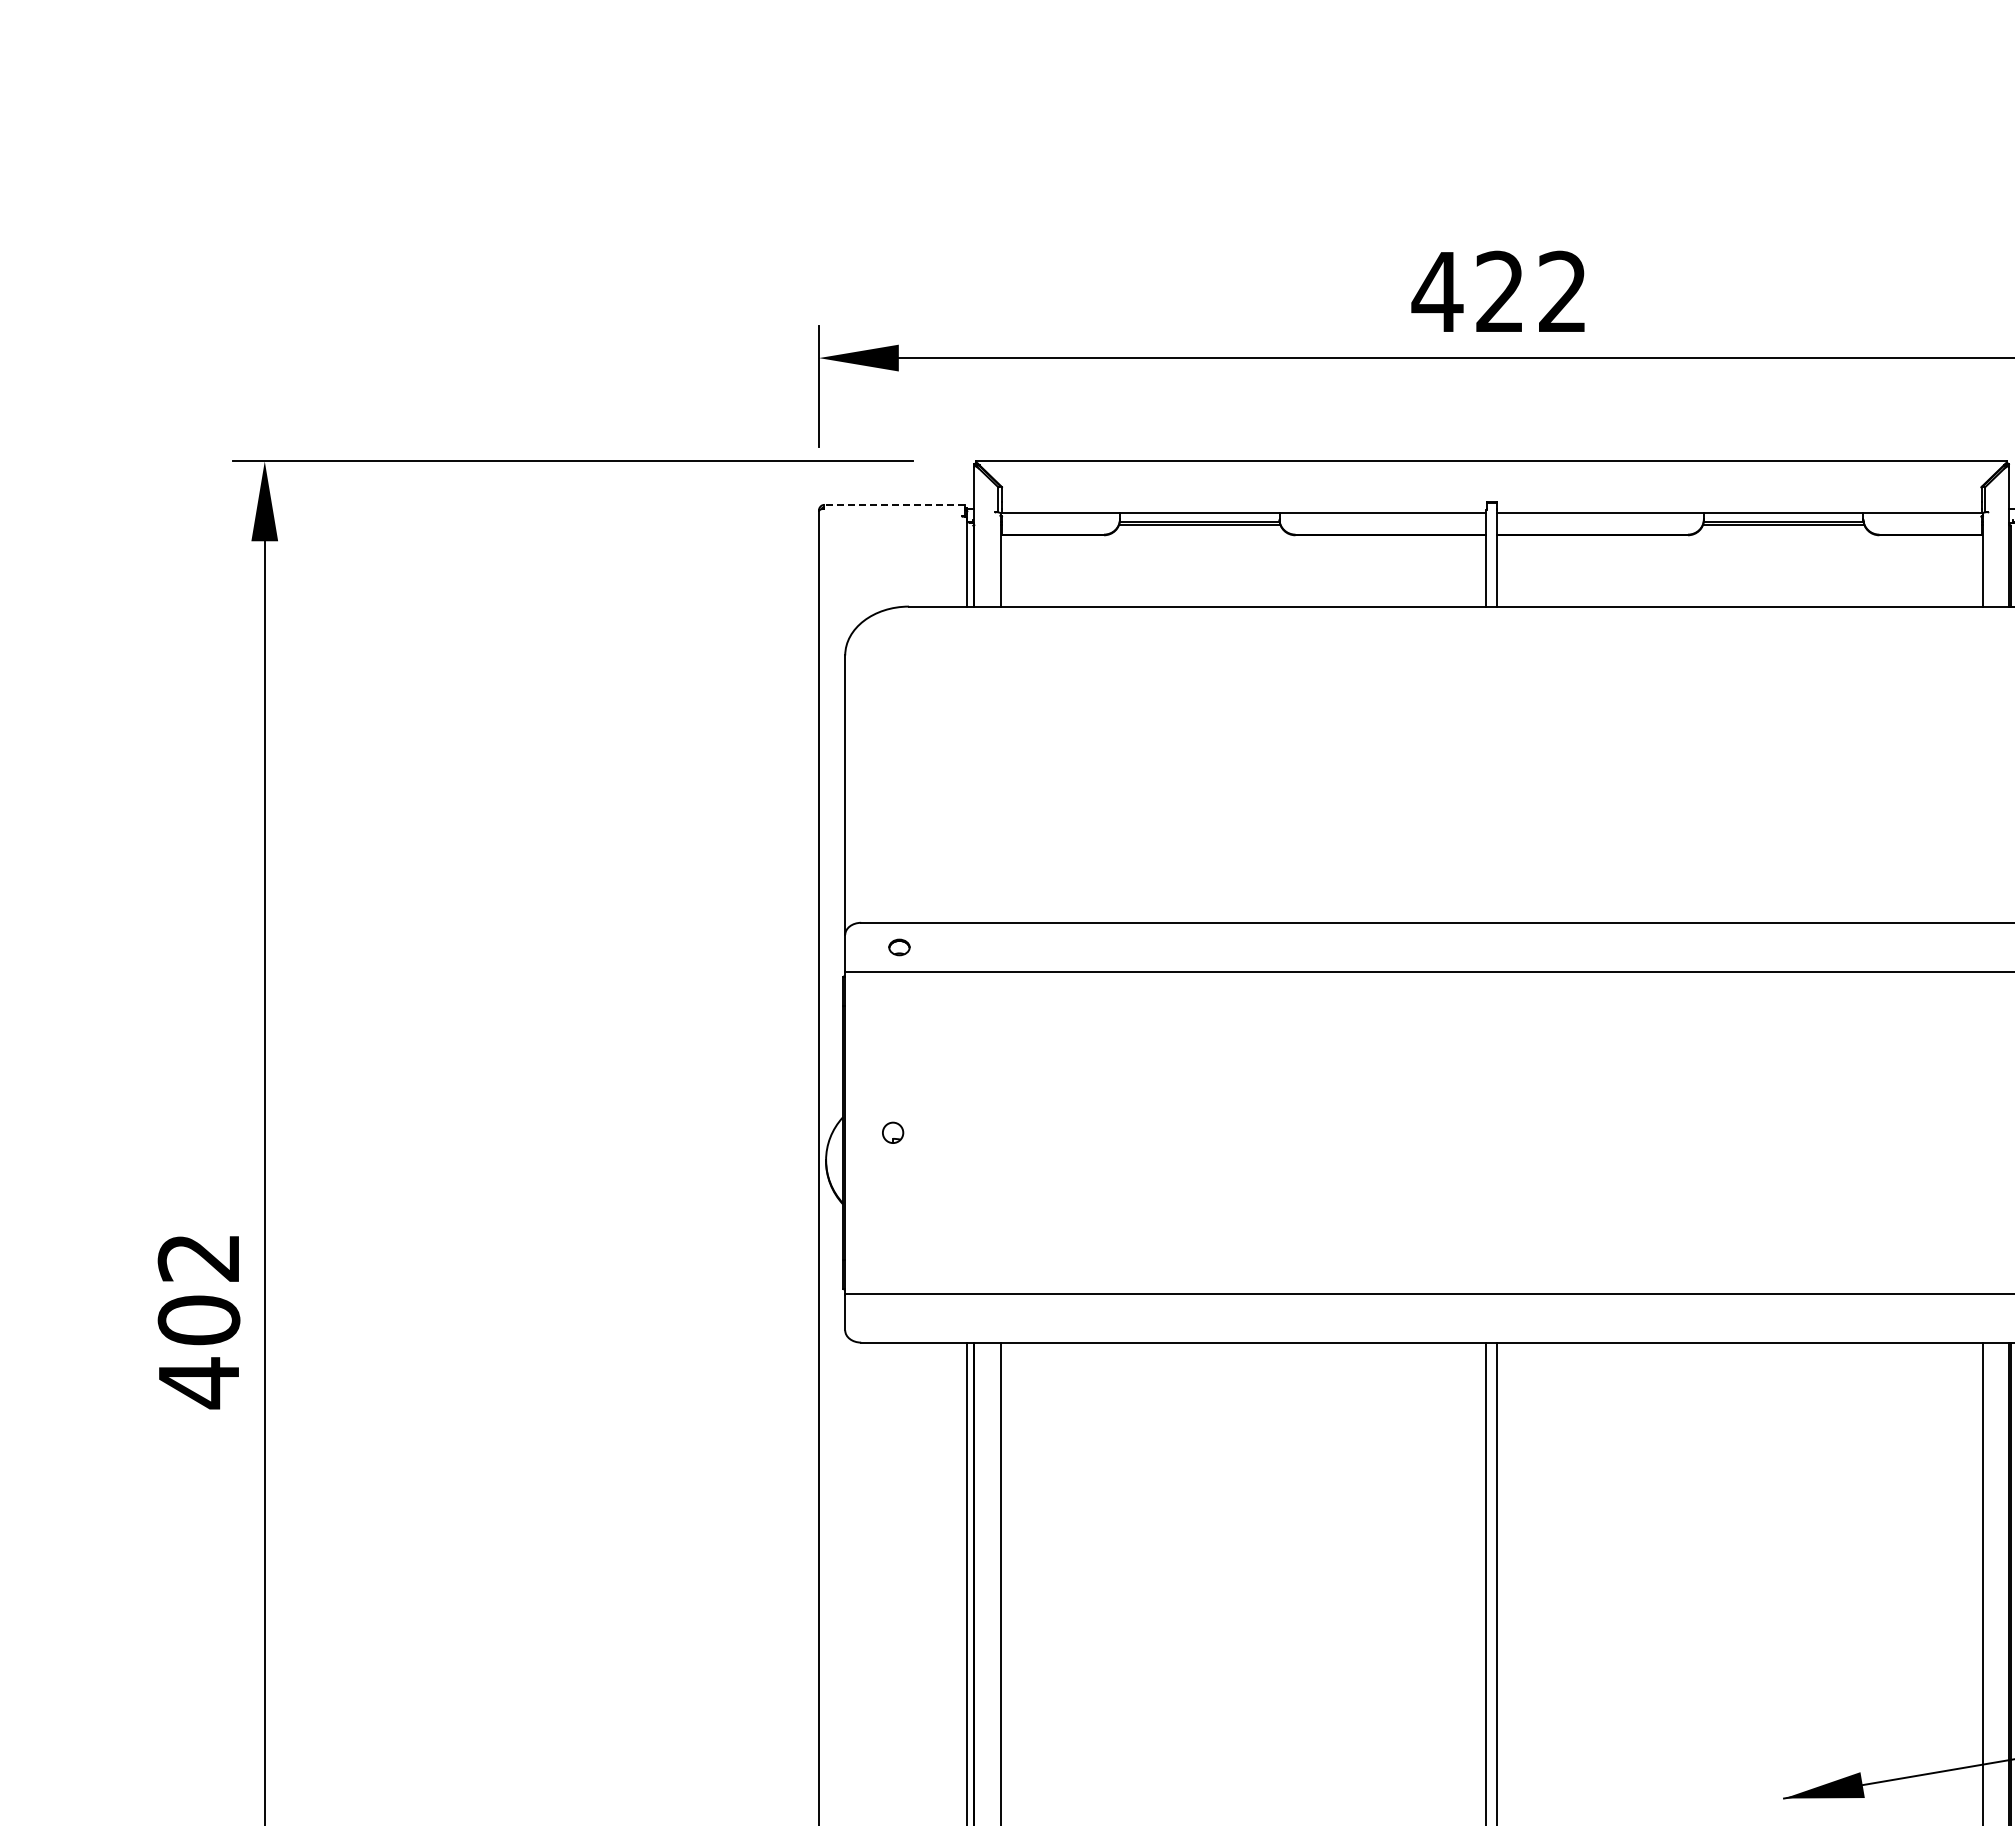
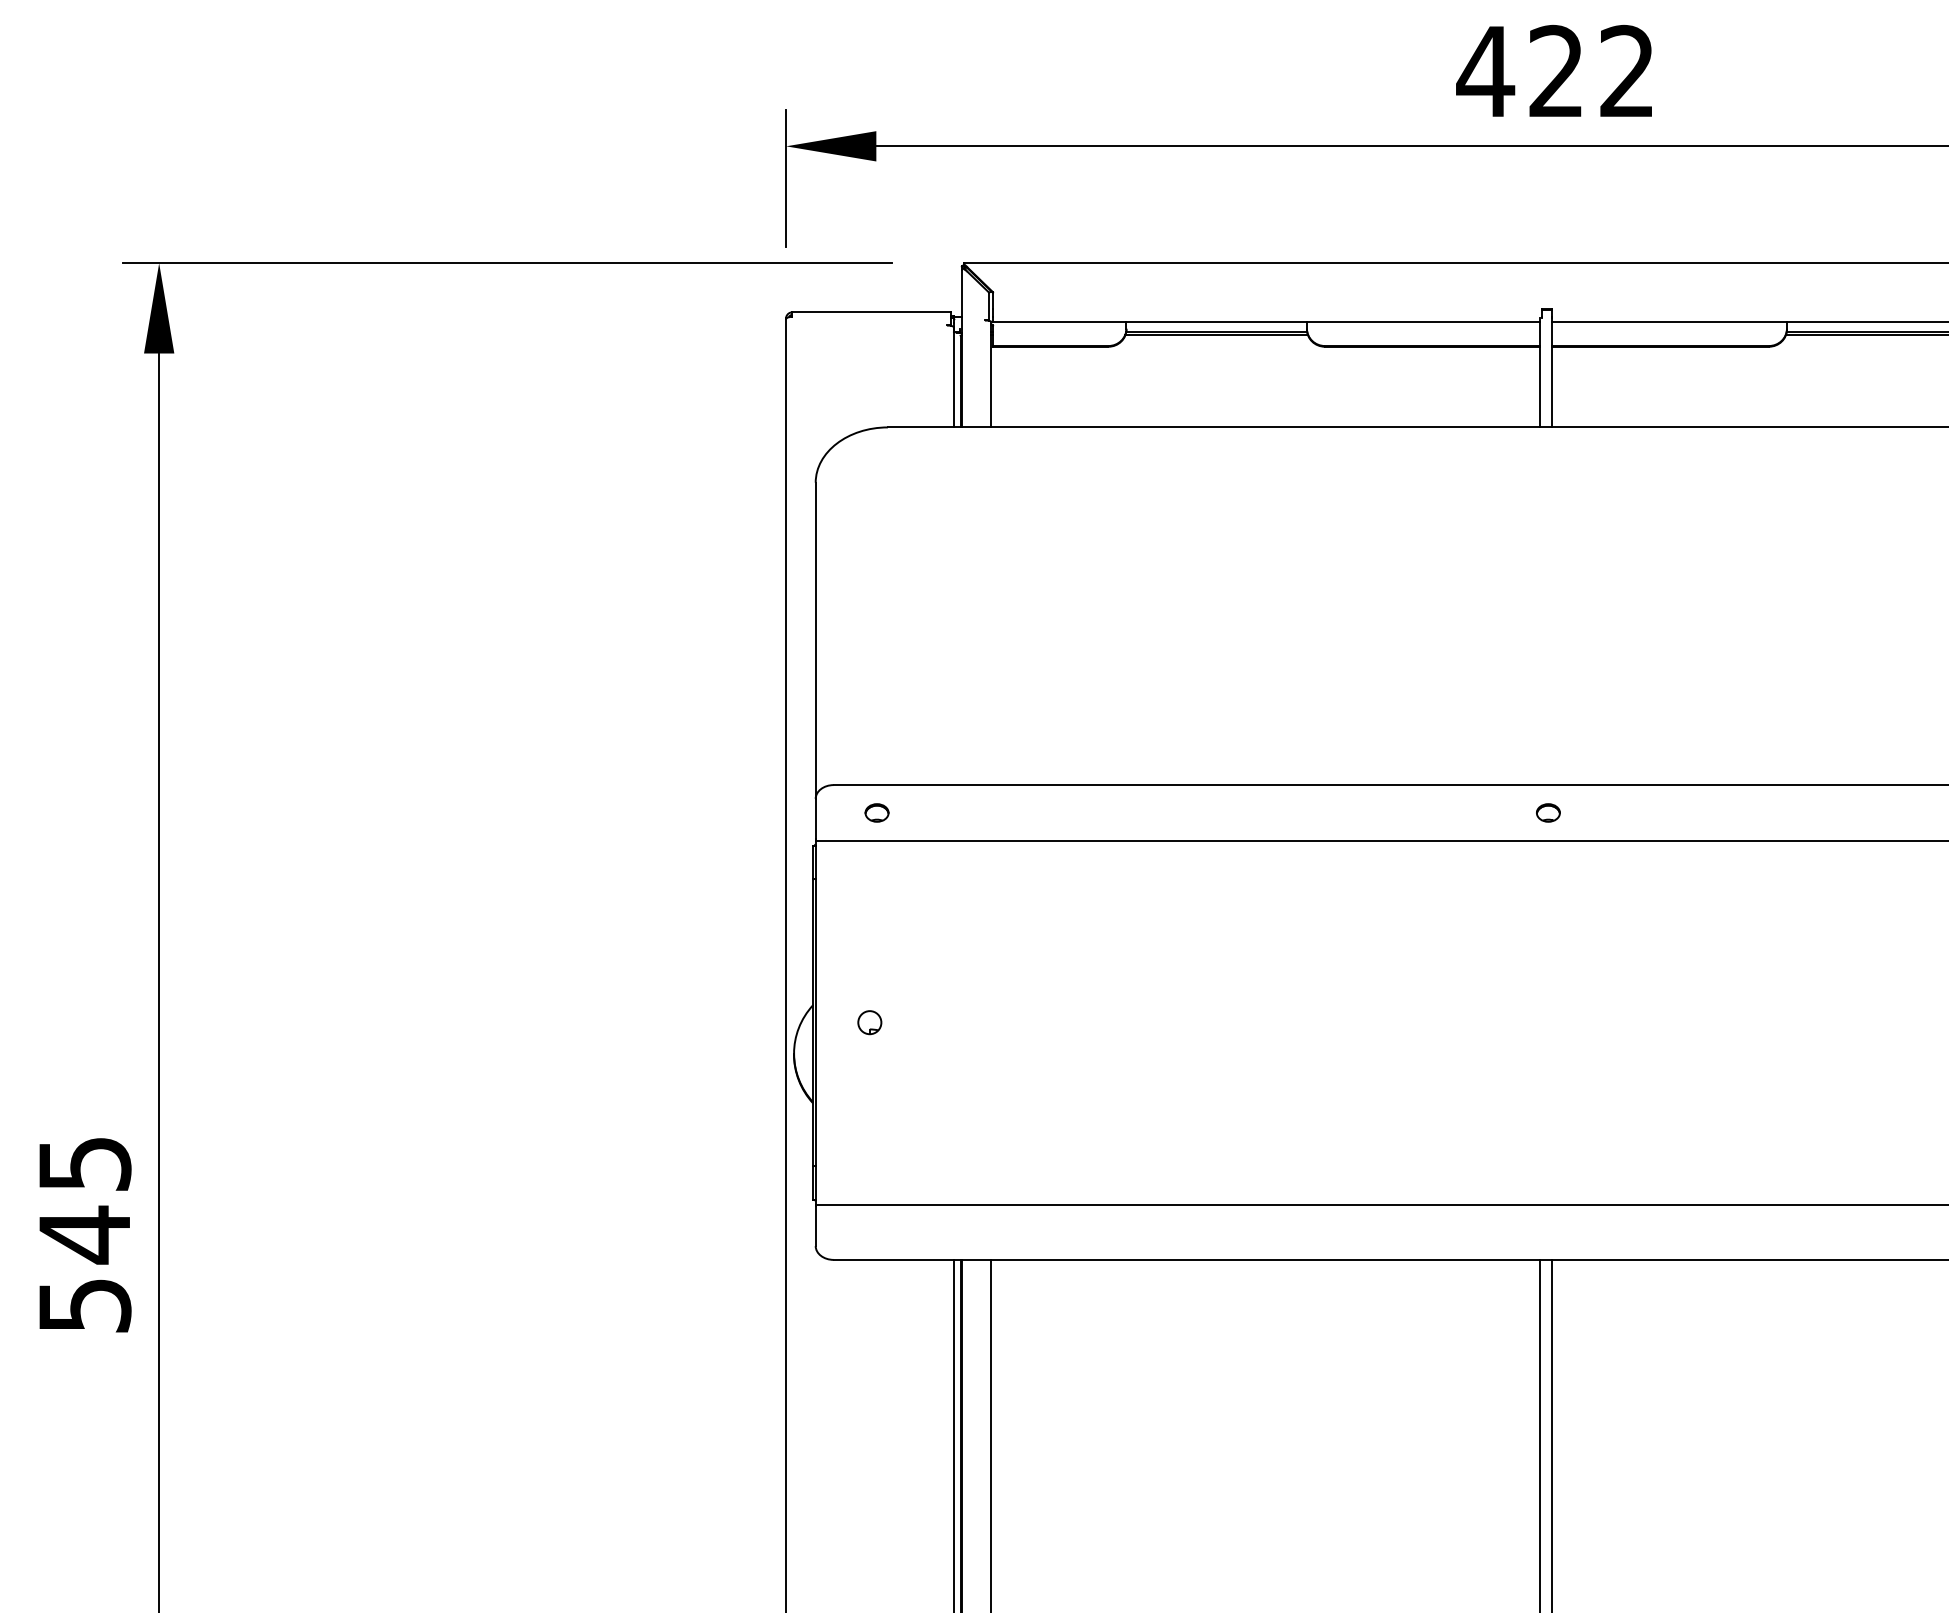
line: (894, 504) -> (871, 311), dashed -> solid
part: (1492, 947) -> (1547, 813), added
text: (198, 1322) -> (84, 1237), 402 -> 545

